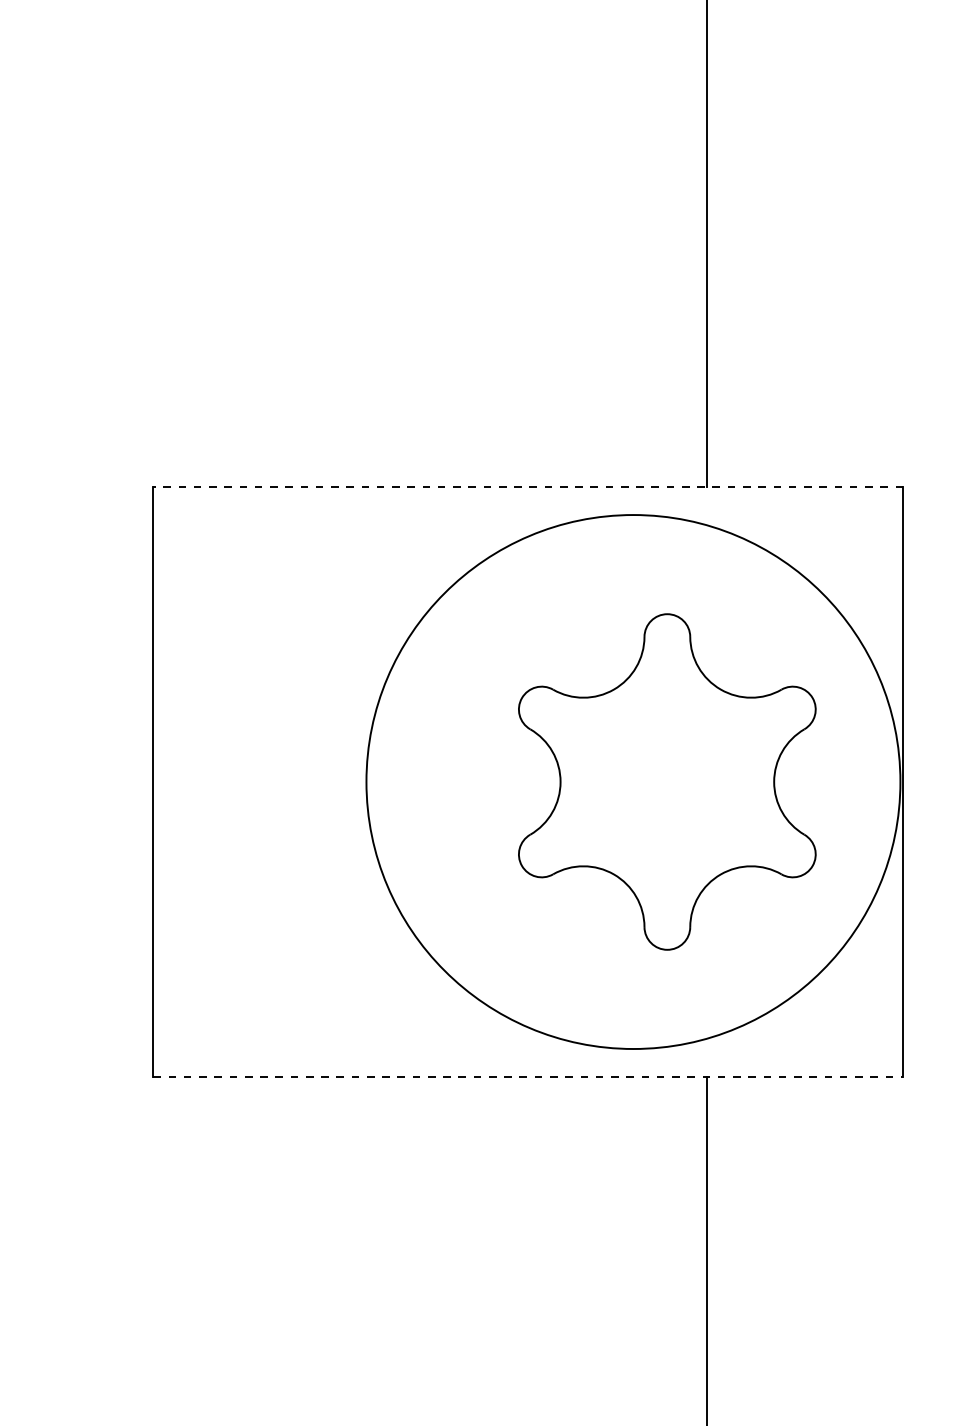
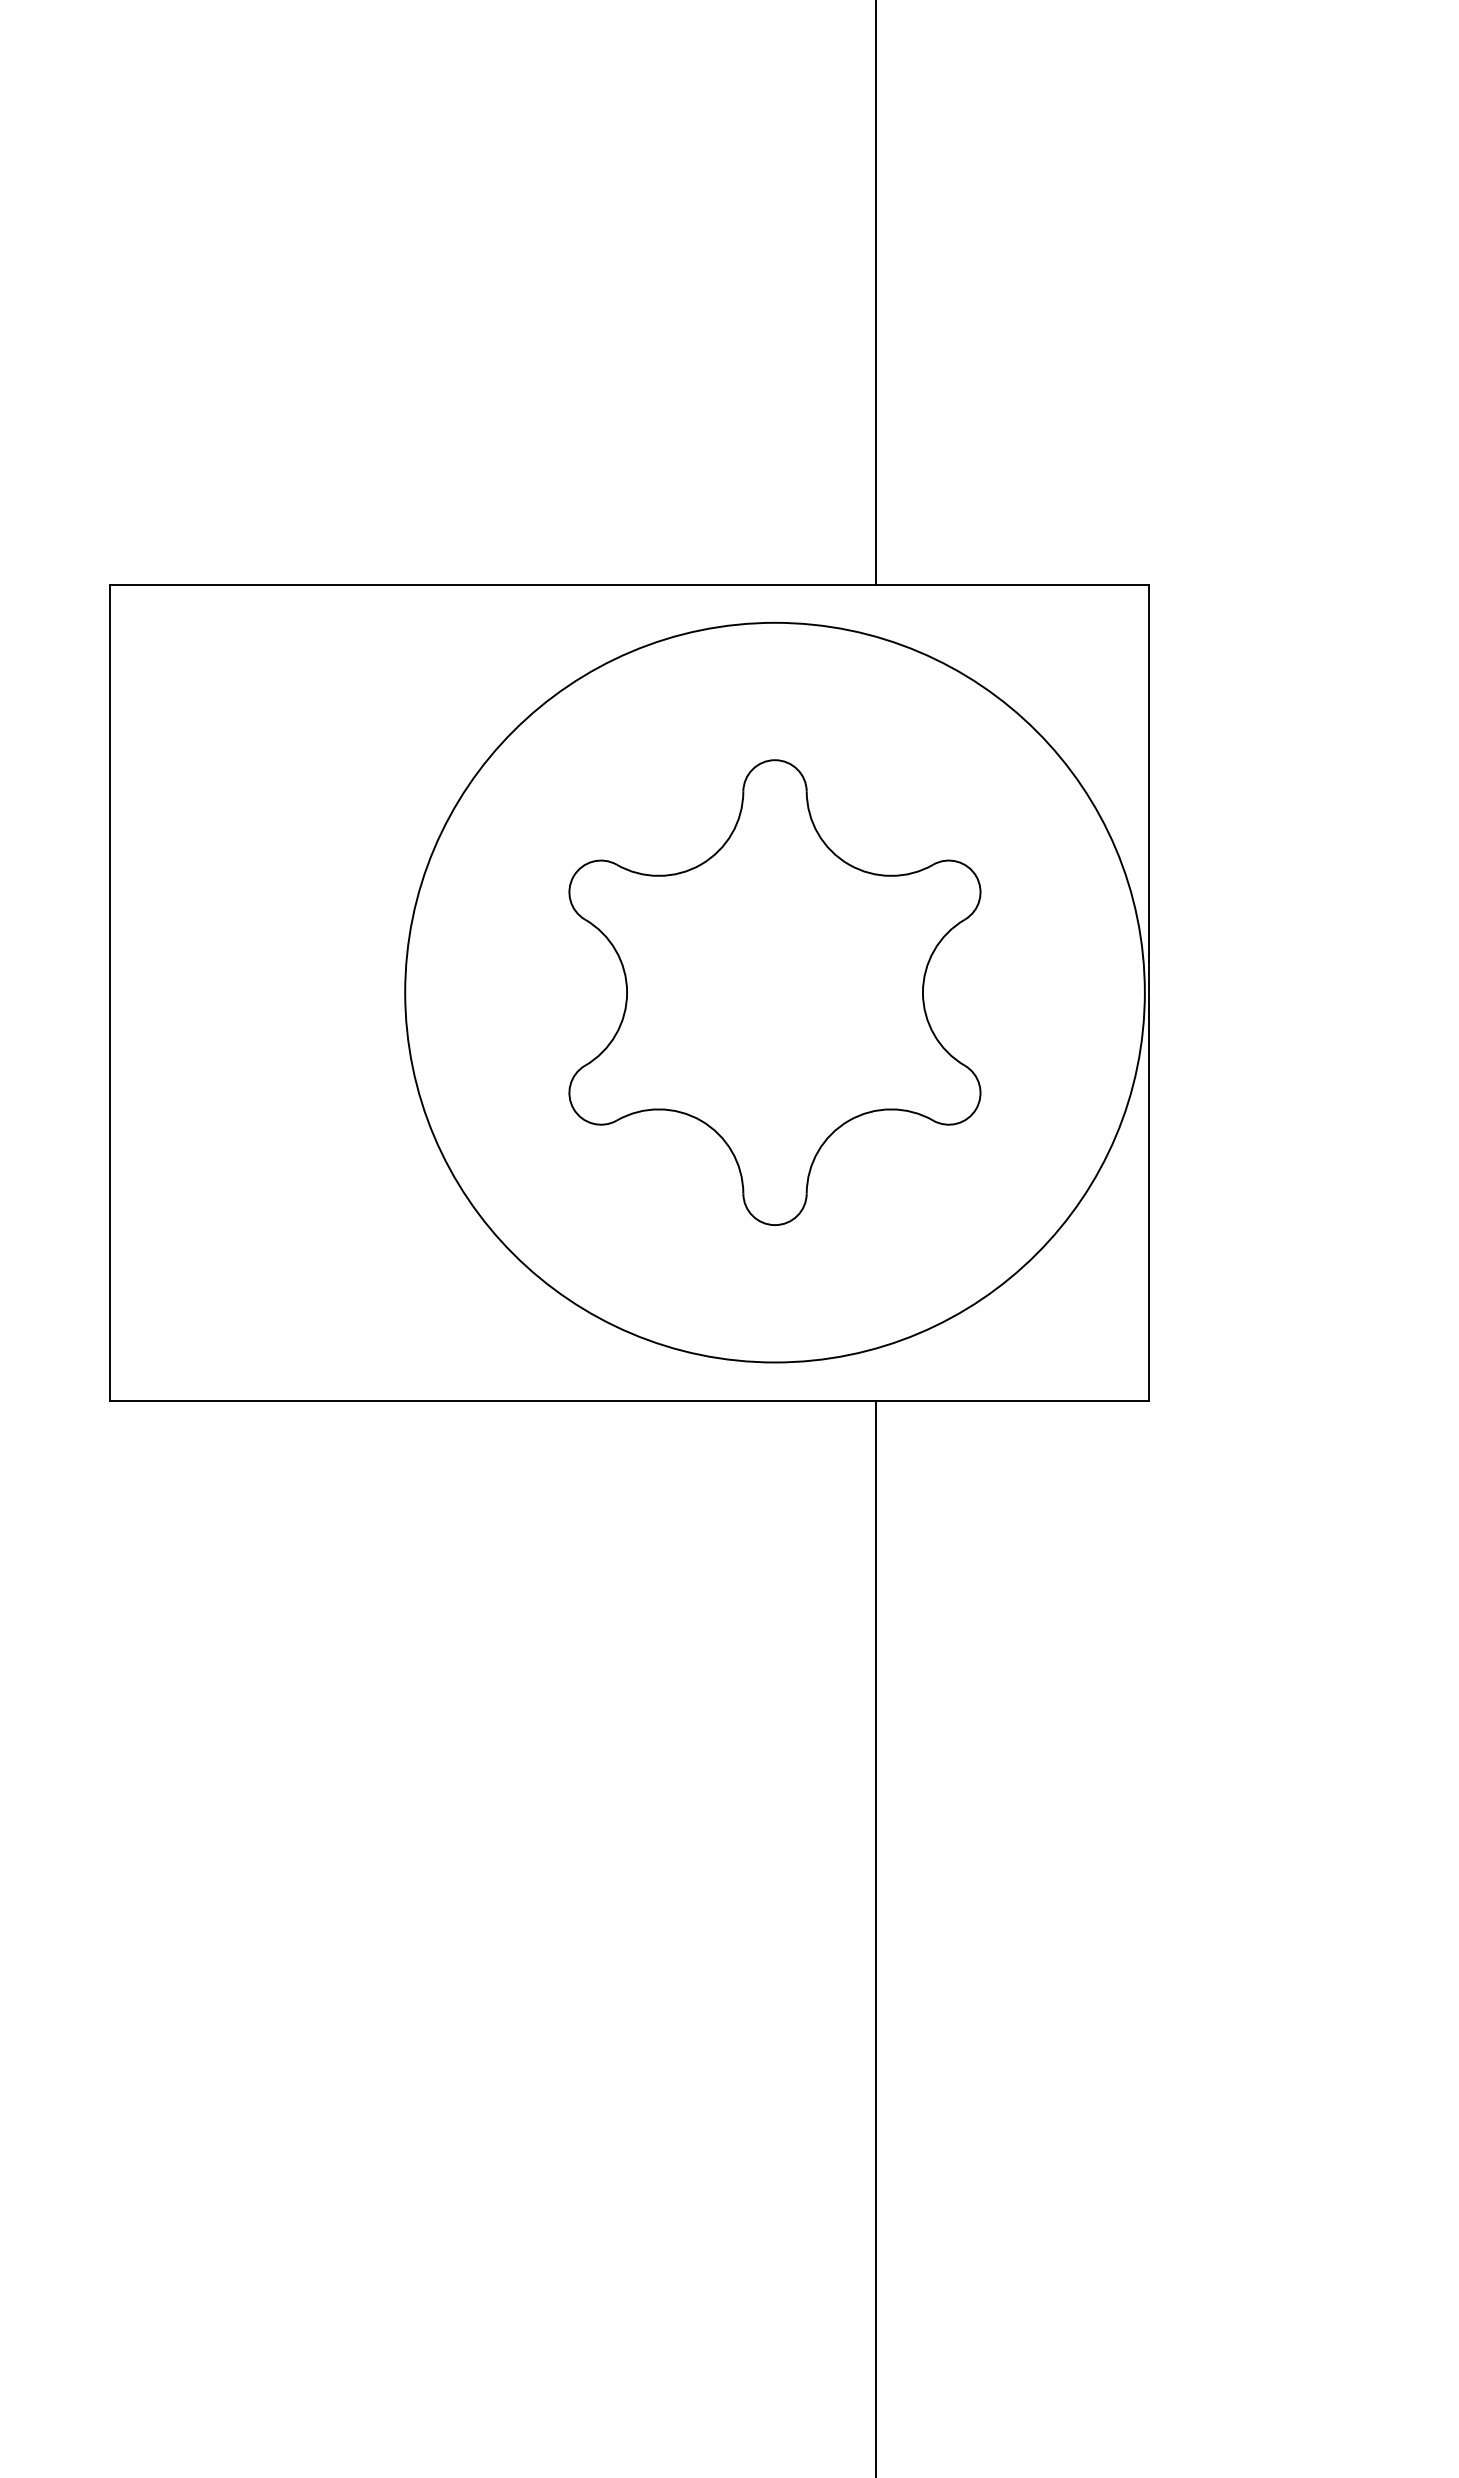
line: (527, 487) -> (628, 584), dashed -> solid
part: (666, 781) -> (774, 992), moved
line: (528, 1076) -> (629, 1400), dashed -> solid

